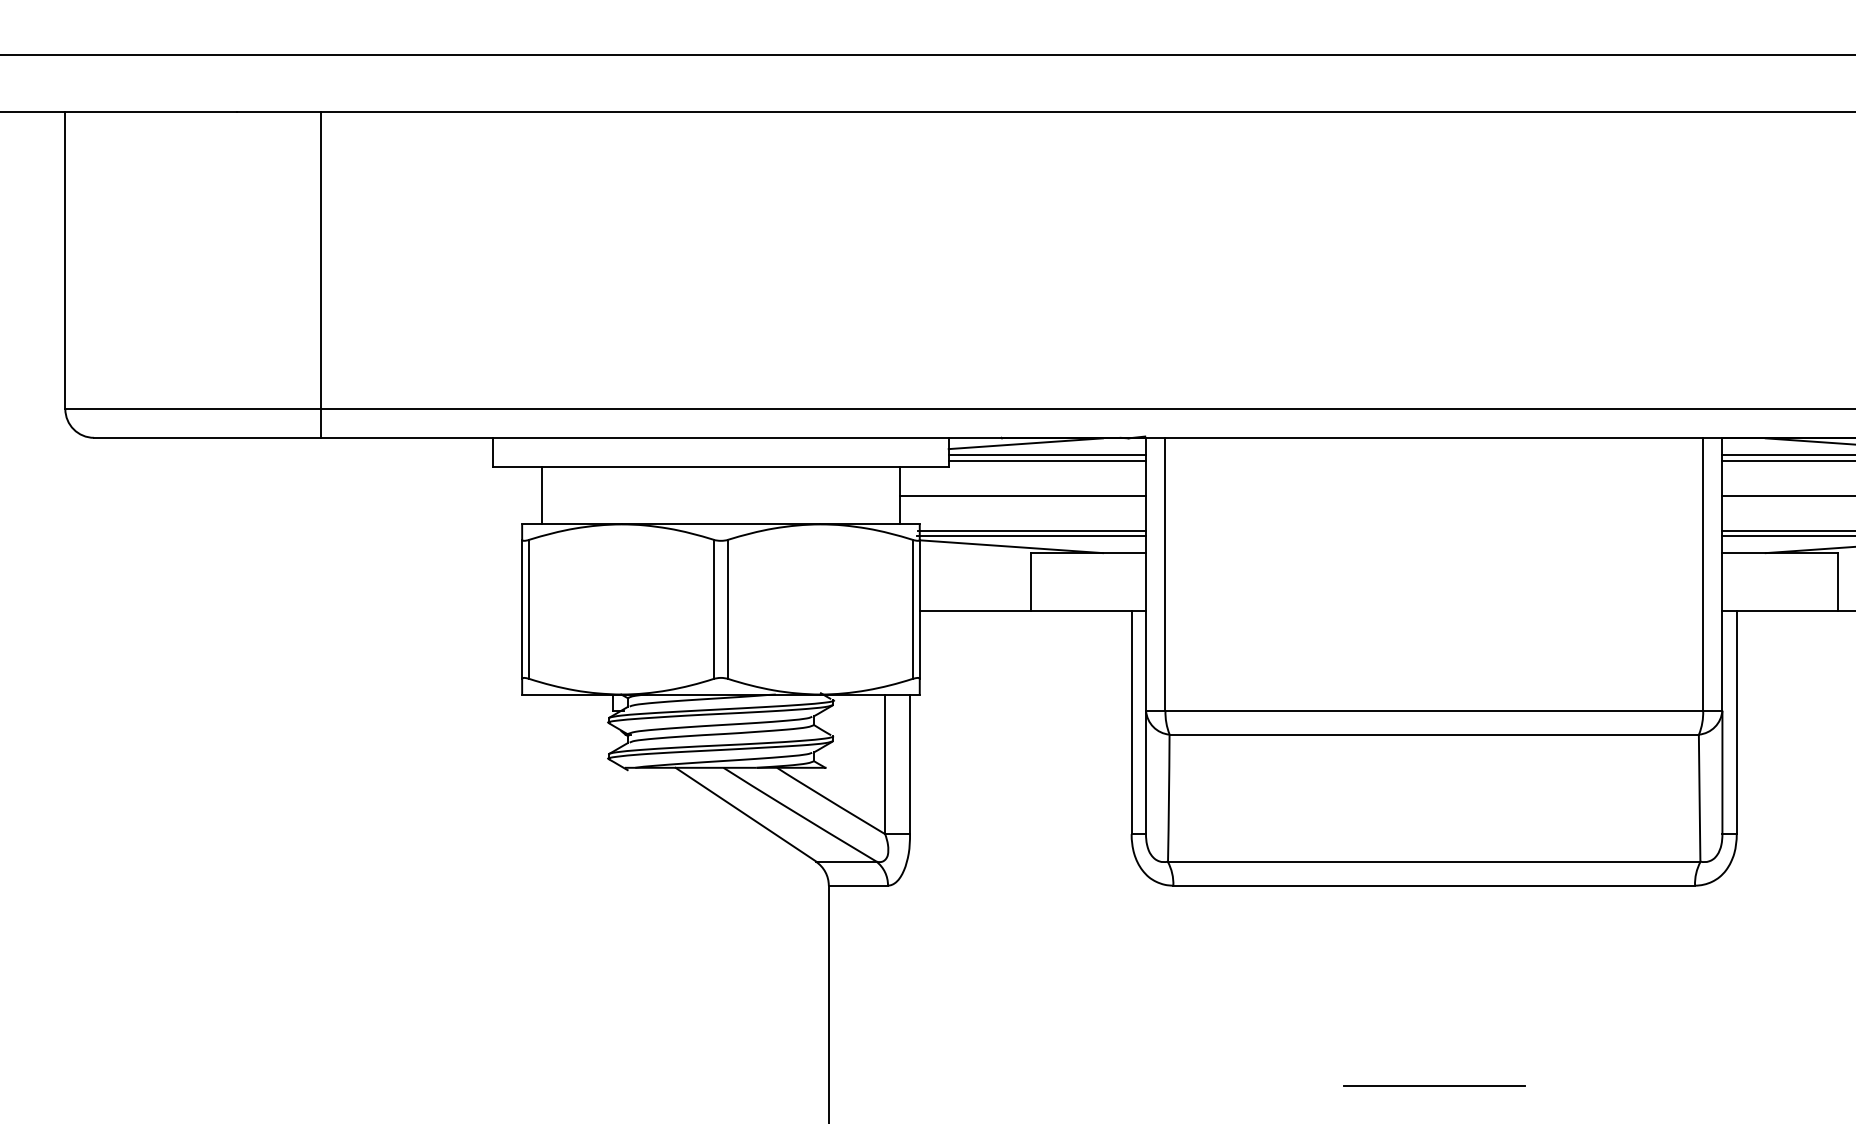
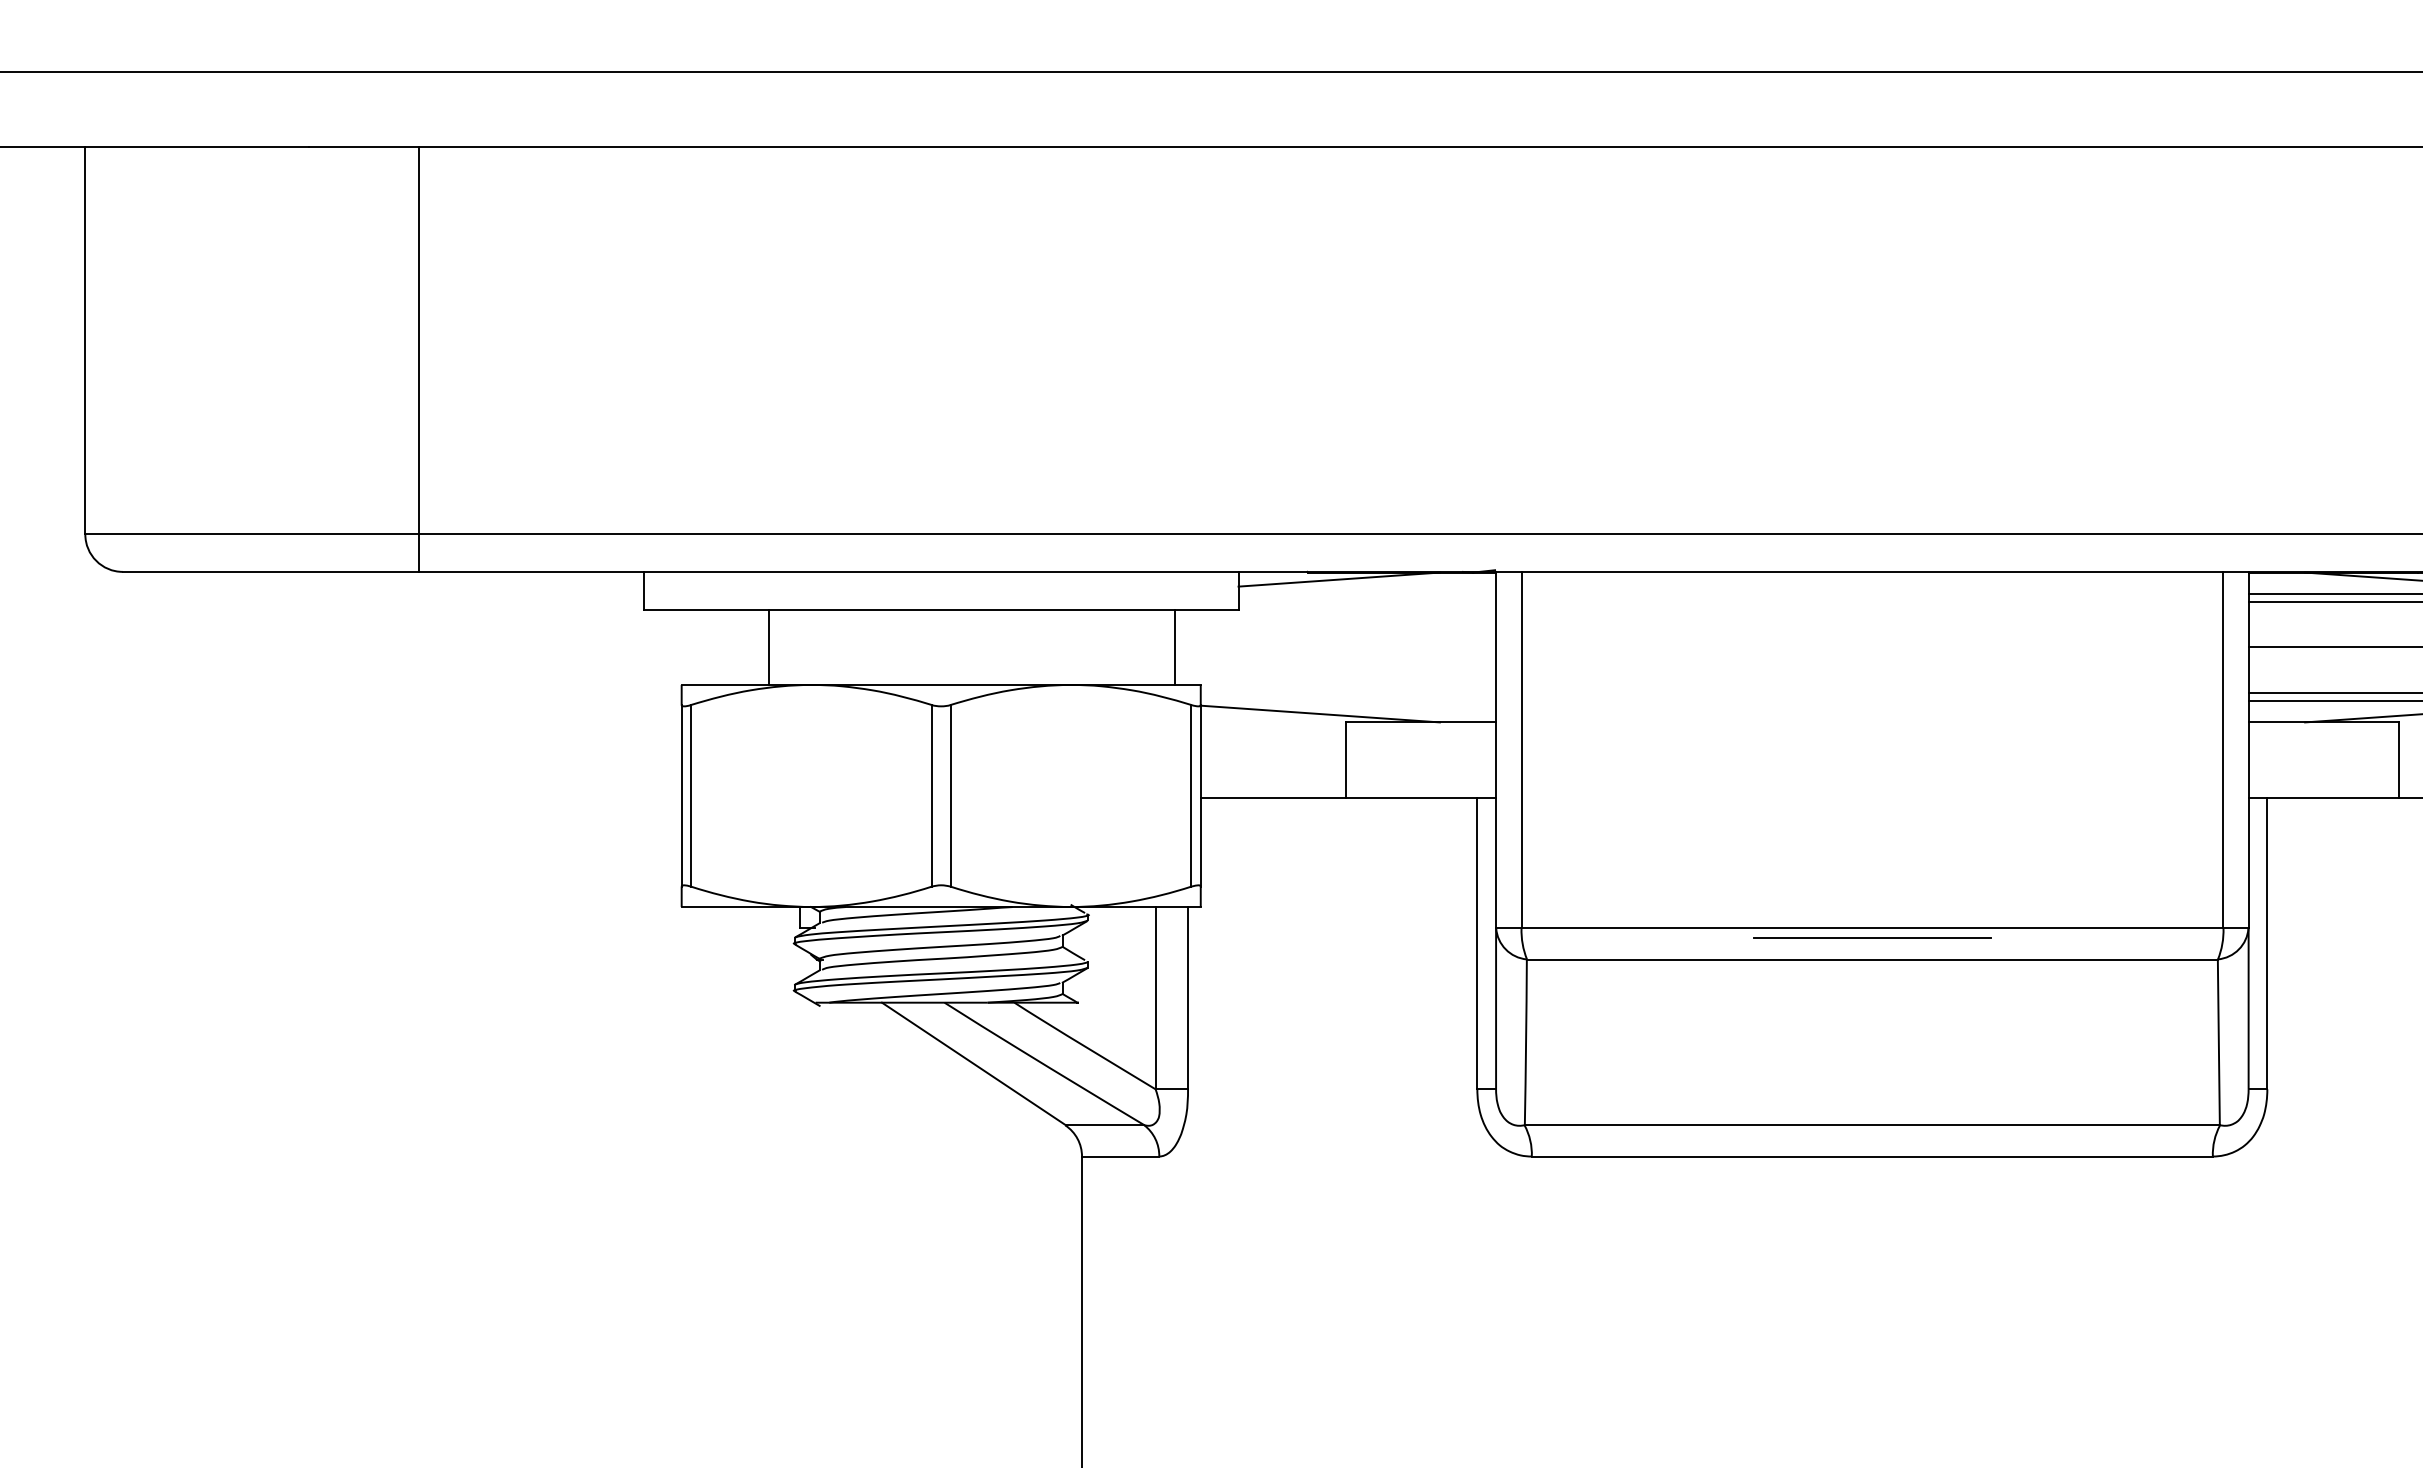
line: (1047, 455) -> (1367, 594), removed
line: (1047, 461) -> (1367, 602), removed
line: (542, 494) -> (769, 646), moved
line: (1022, 495) -> (1335, 647), removed
line: (1032, 530) -> (1347, 693), removed
line: (1031, 536) -> (1346, 700), removed
line: (1434, 1085) -> (1872, 937), moved

